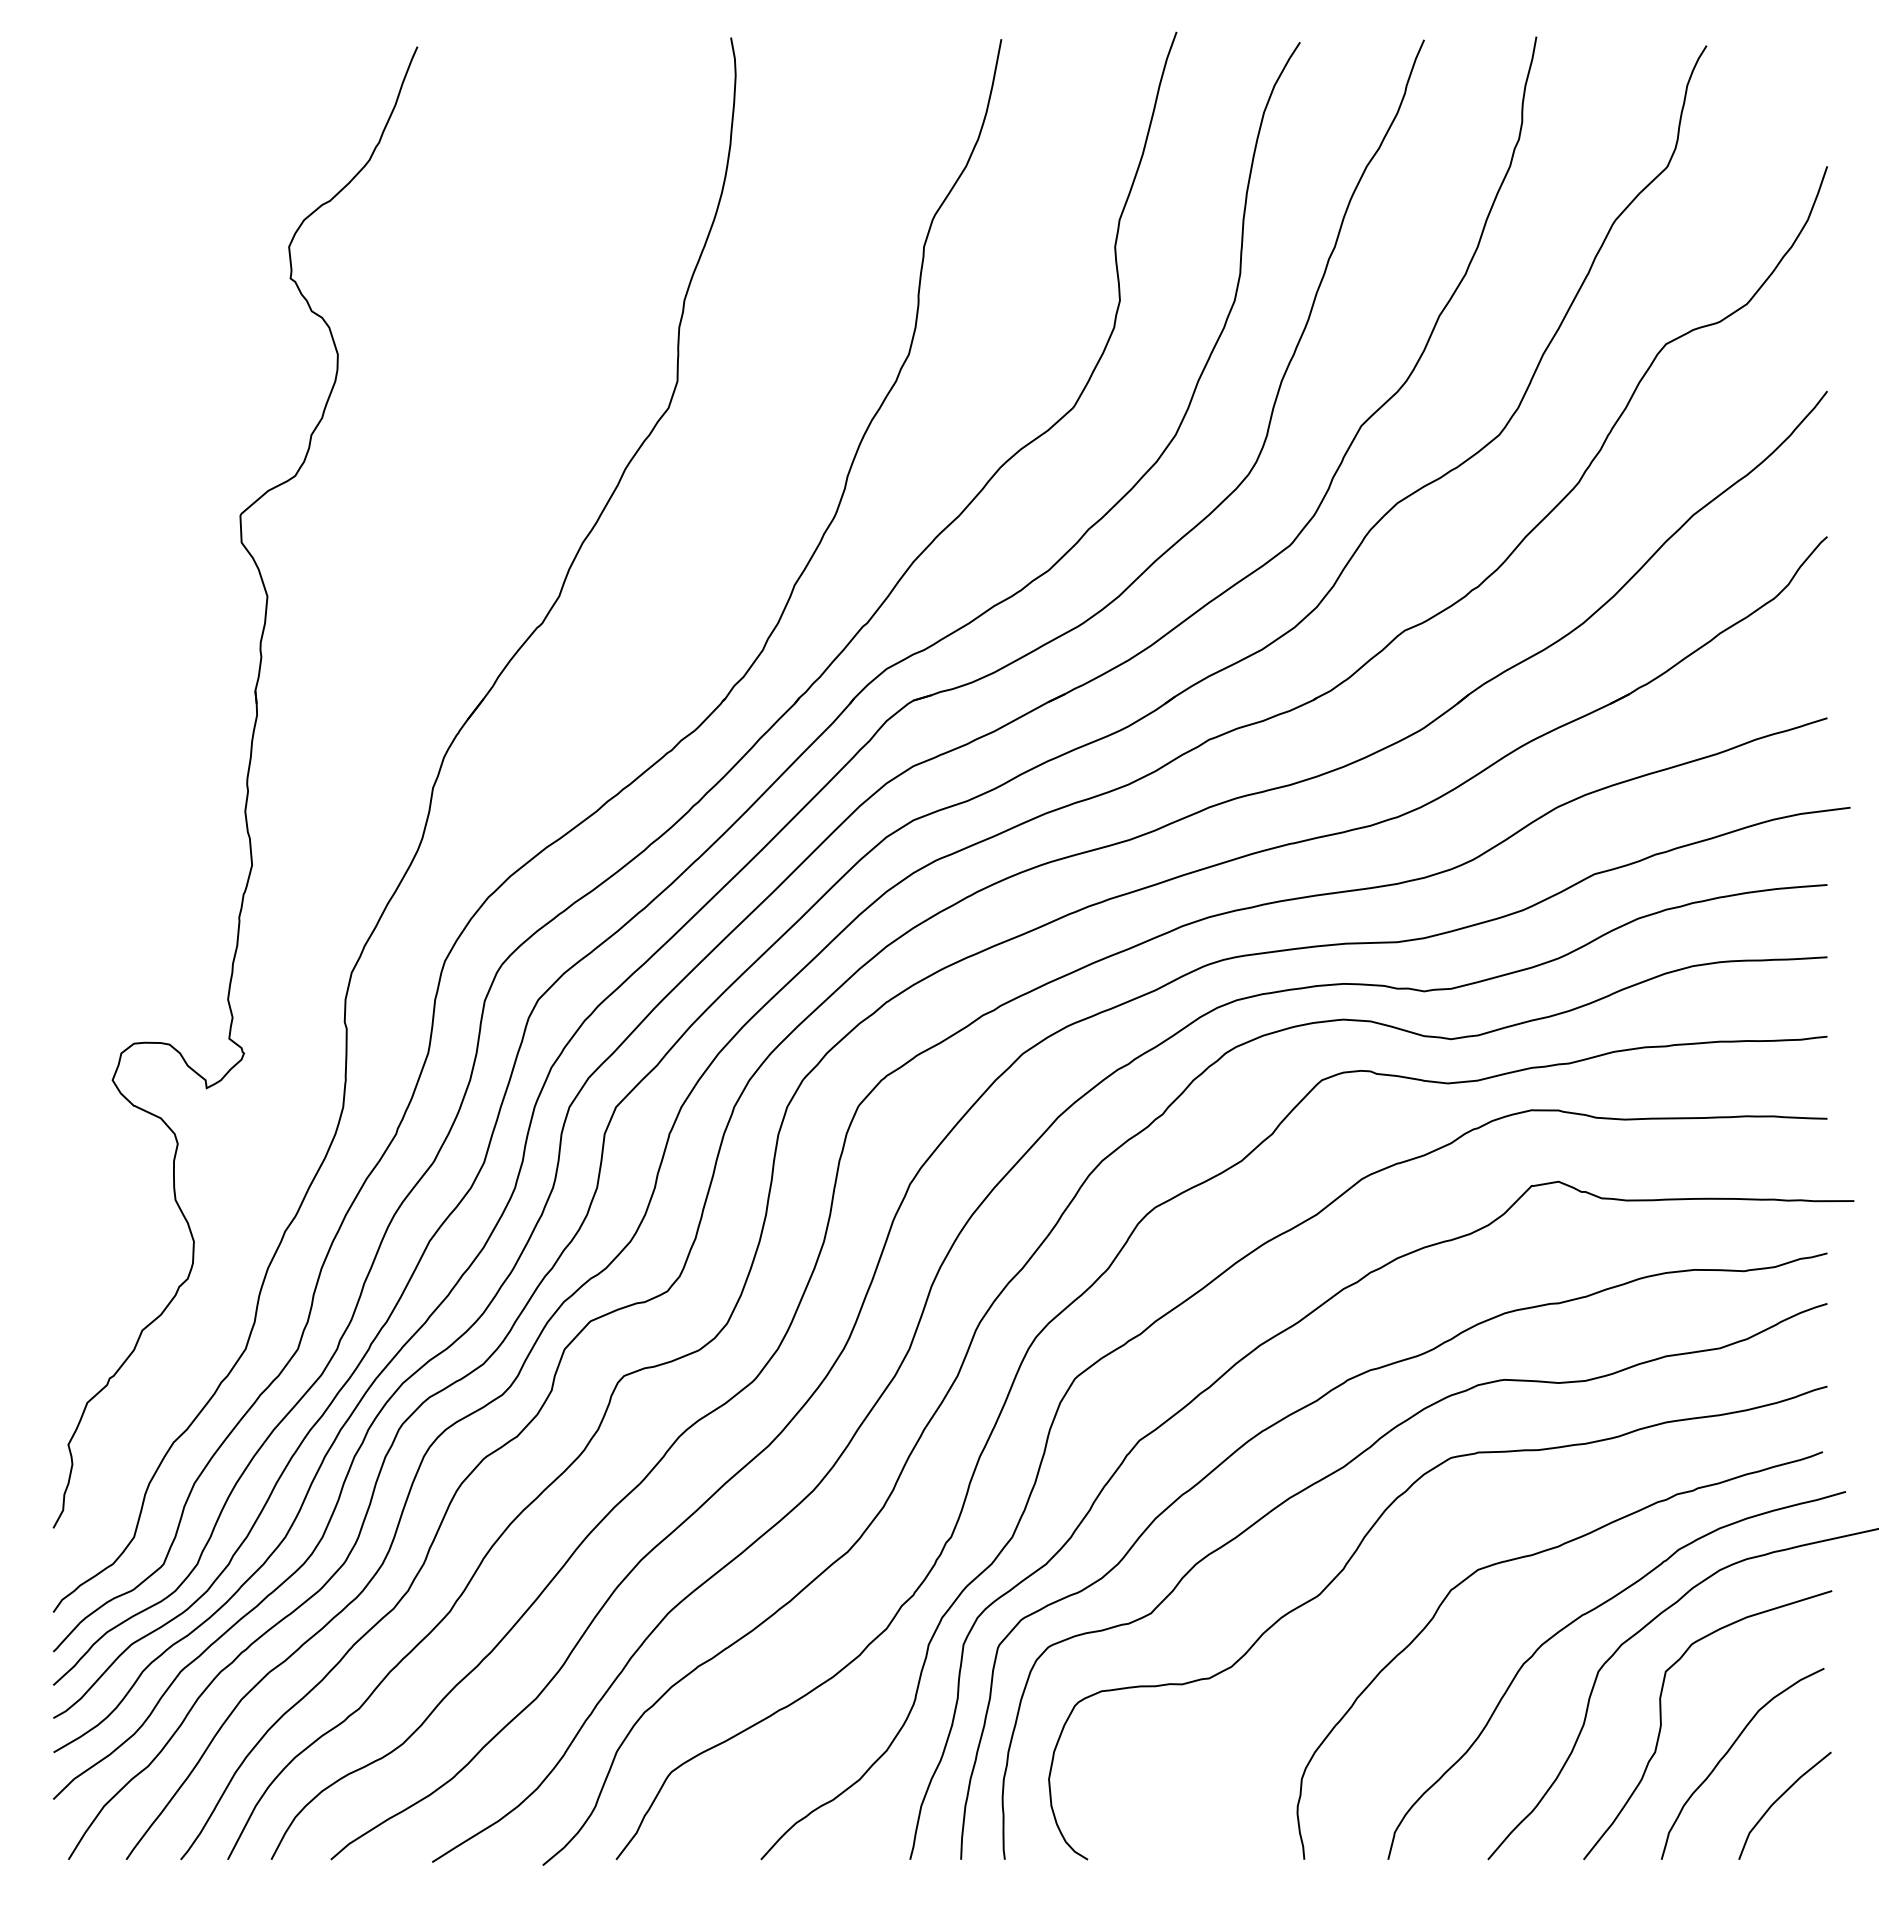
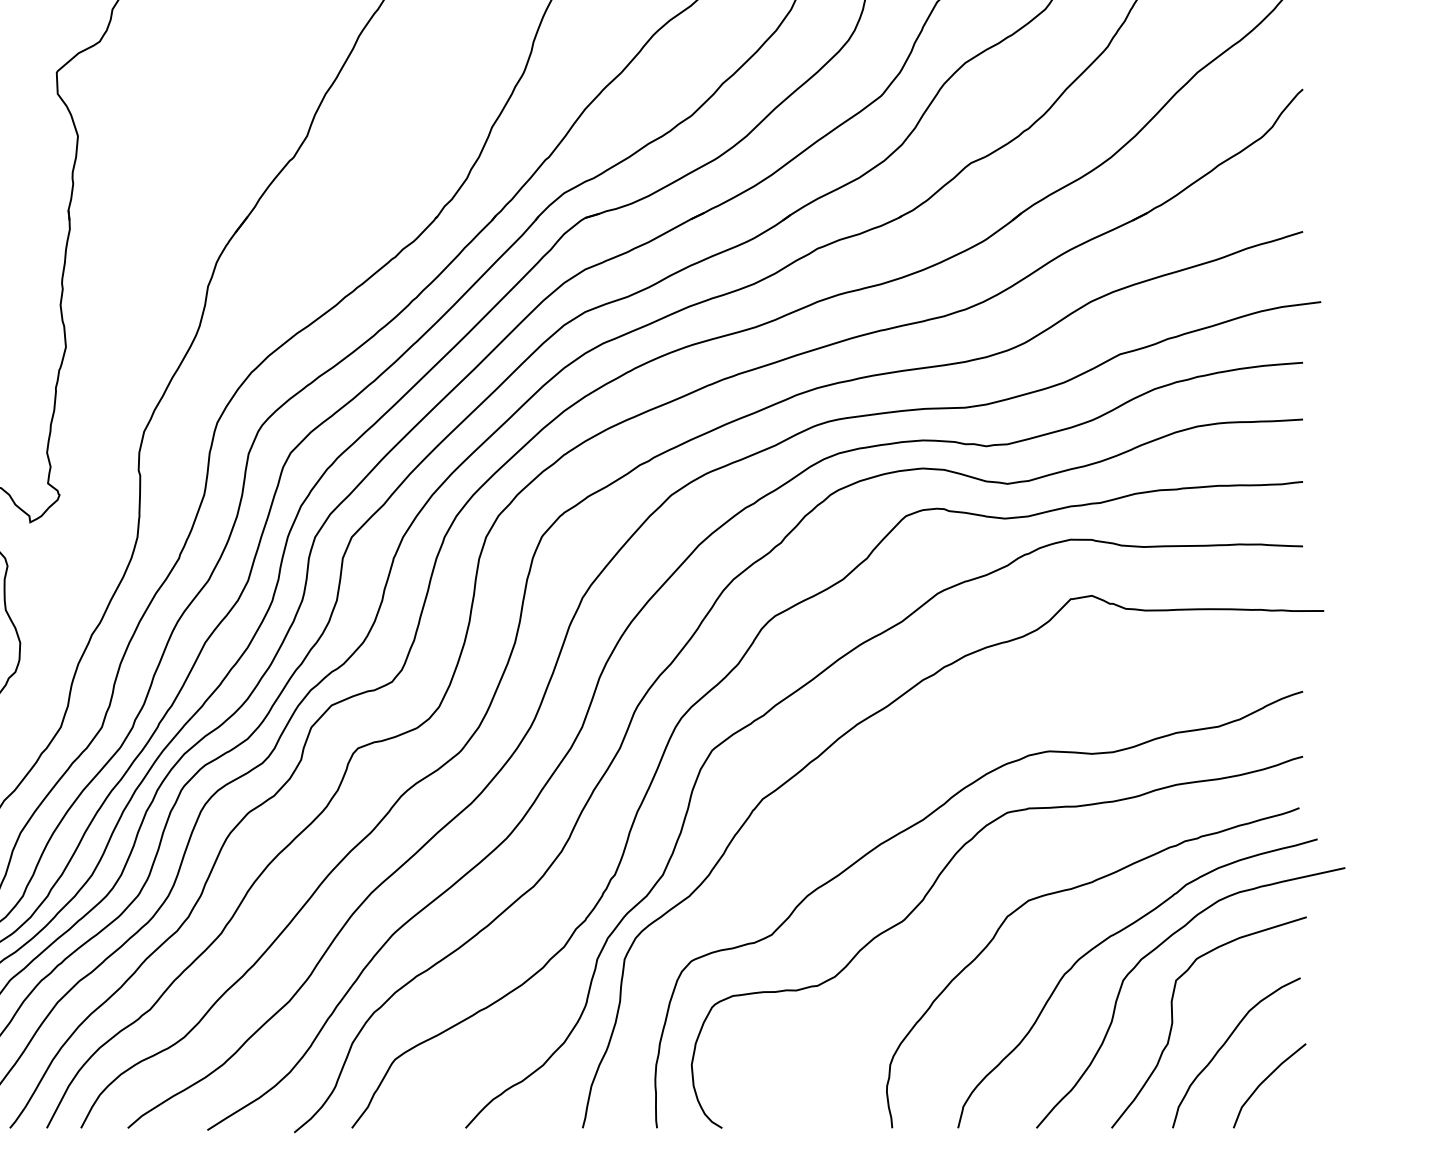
curve: (1312, 1404) -> (898, 770), removed

